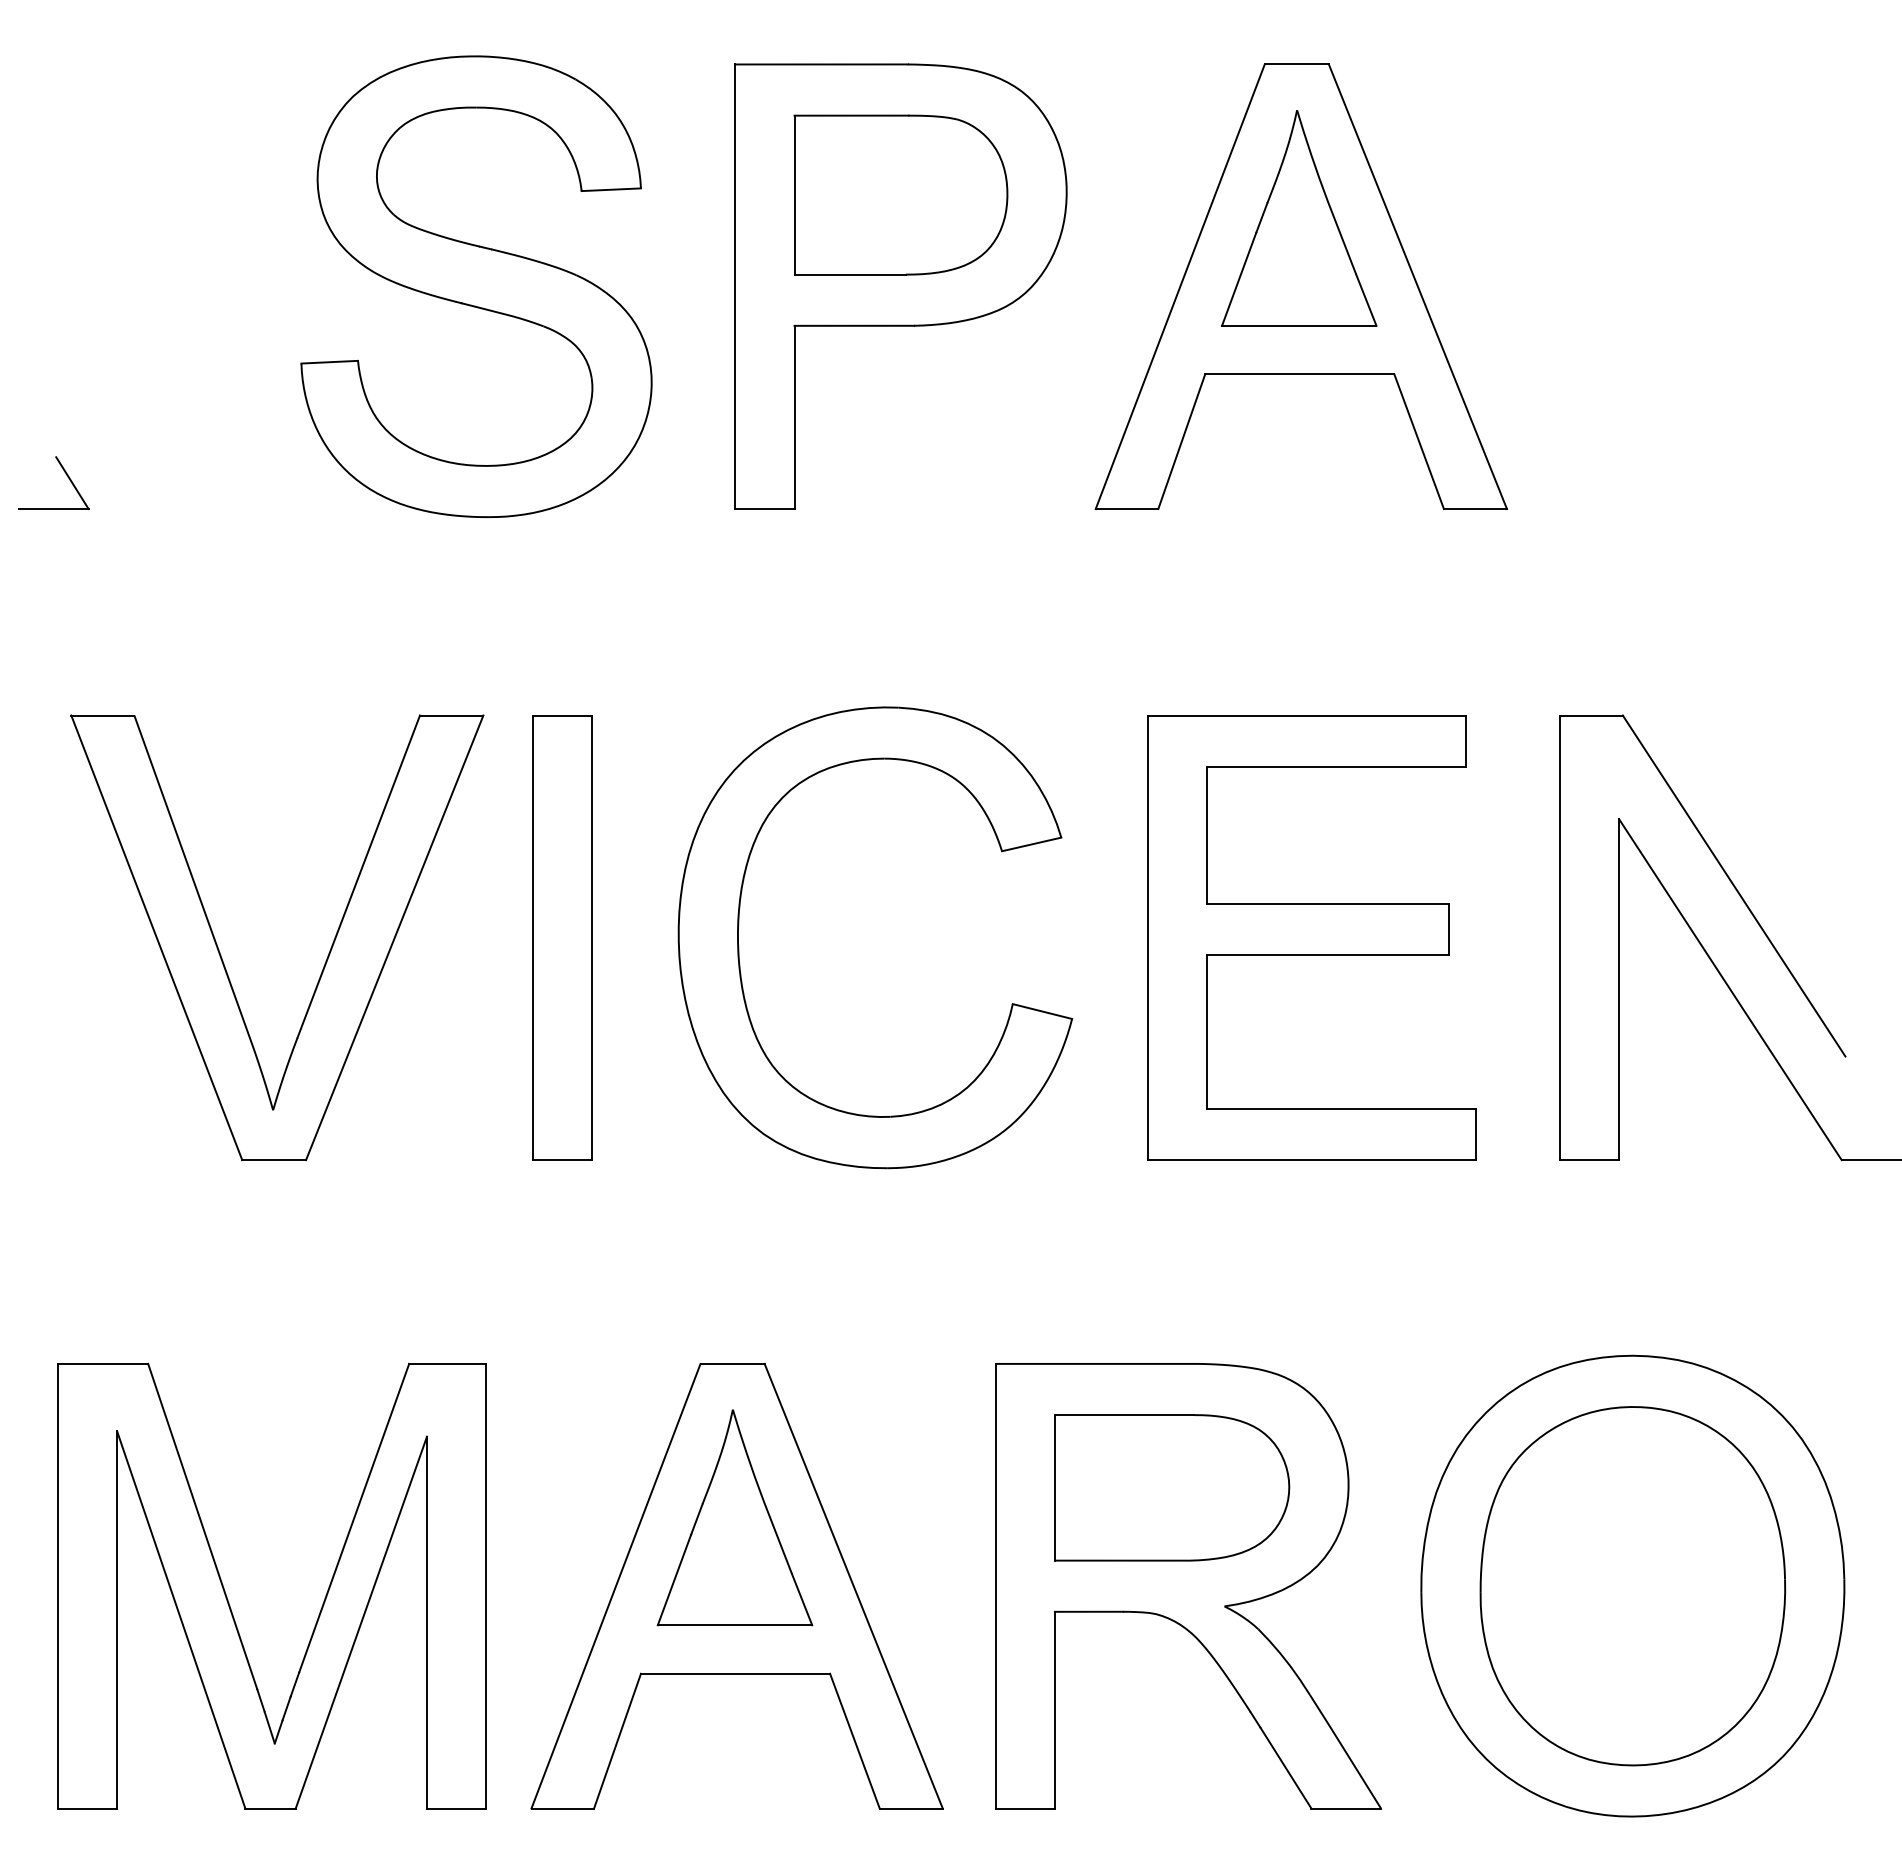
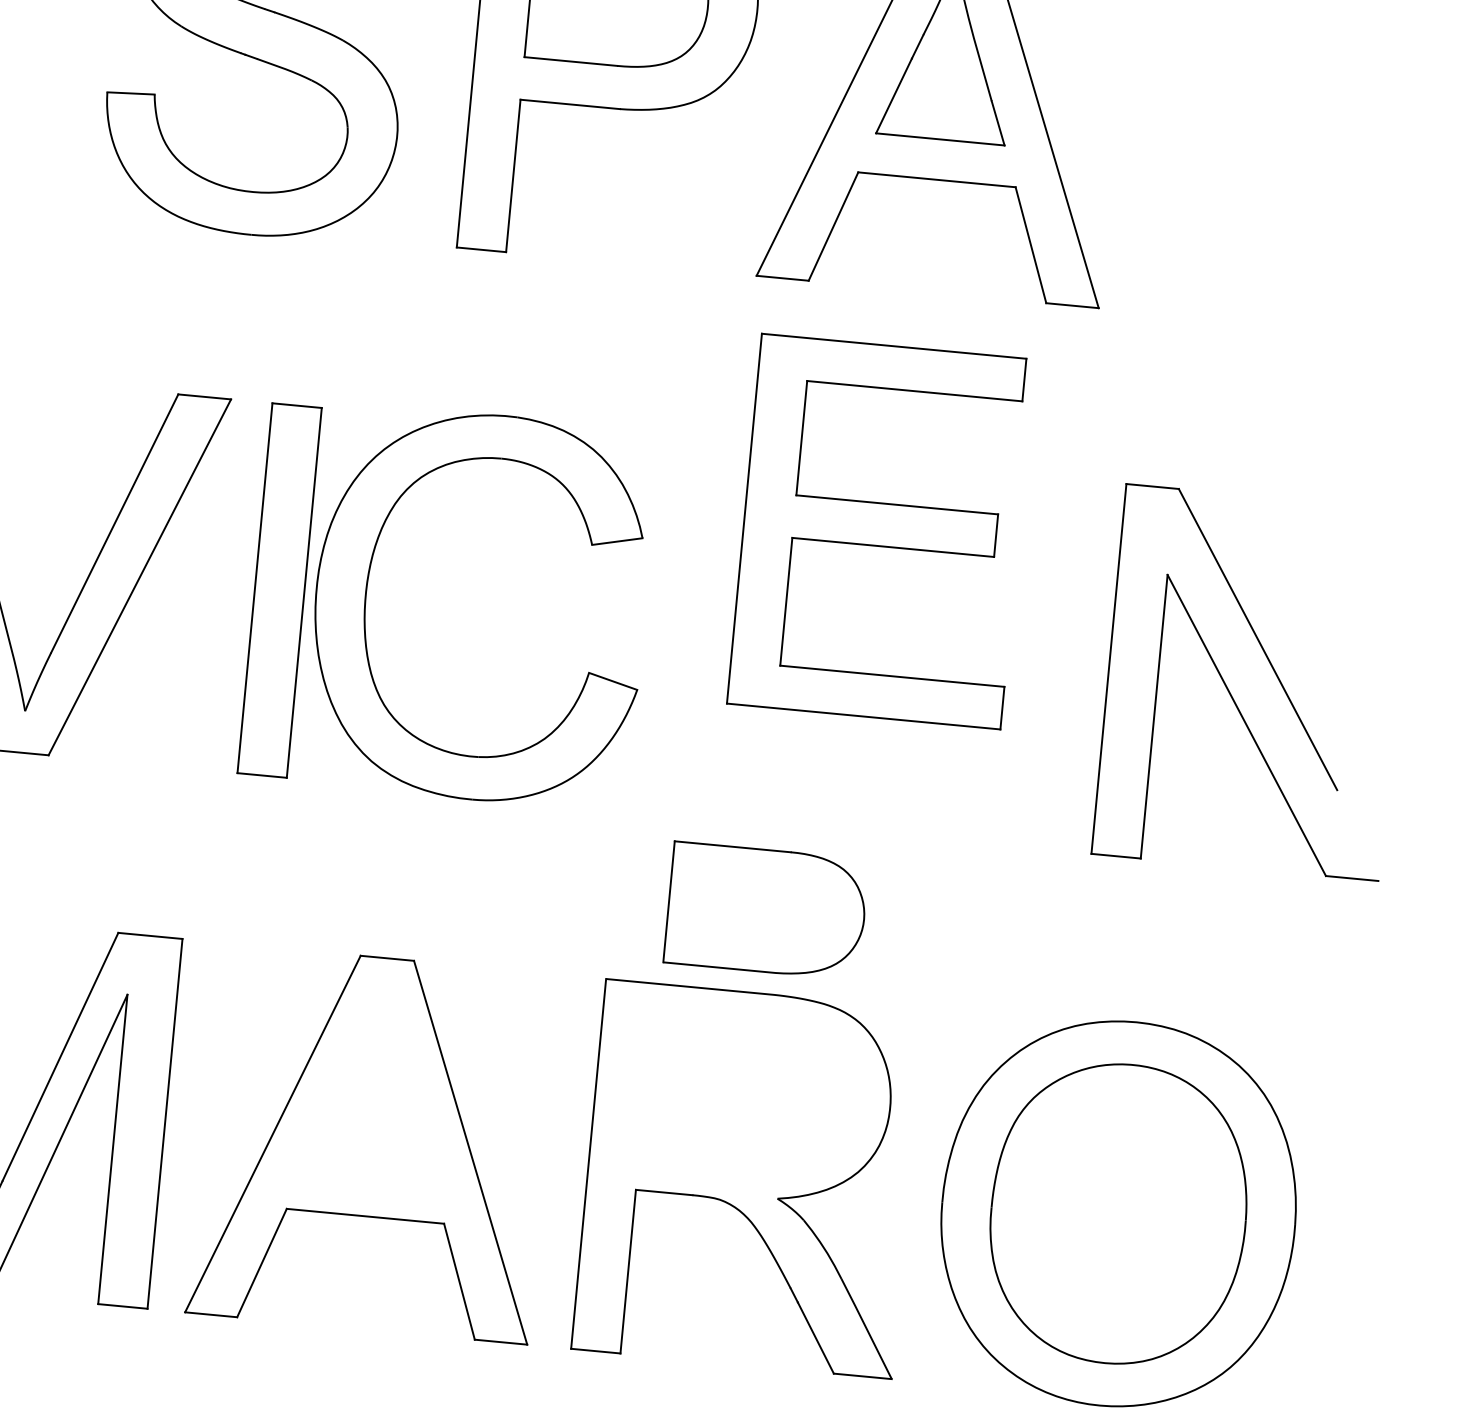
part: (1311, 937) -> (880, 531), moved
part: (739, 946) -> (366, 603), moved
part: (1172, 1487) -> (766, 910), moved
part: (734, 1517) -> (376, 1086), removed

